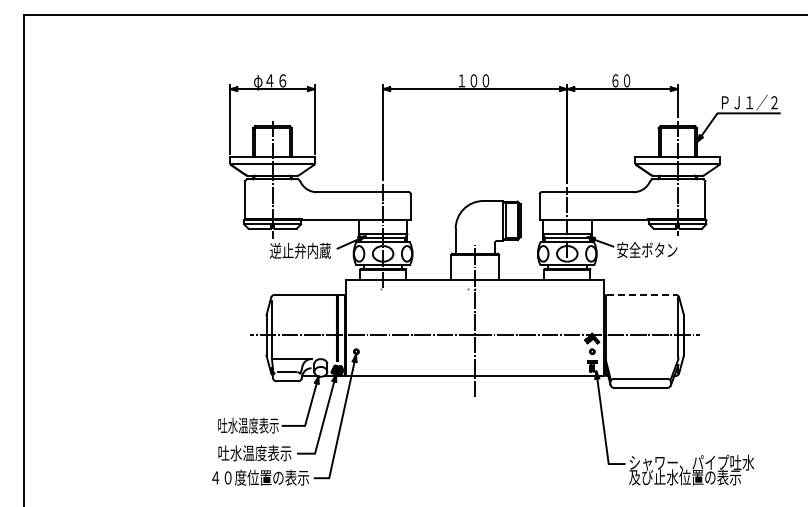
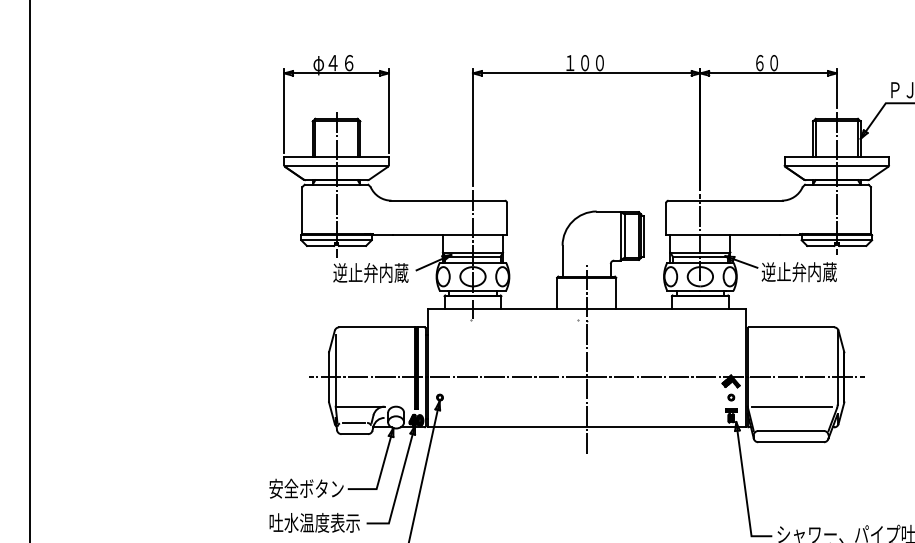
text: (647, 250) -> (799, 272), 安全ボタン -> 逆止弁内蔵
line: (641, 294) -> (792, 326), dashed -> solid
line: (641, 359) -> (792, 407), added
text: (248, 425) -> (306, 488), 吐水温度表示 -> 安全ボタン

